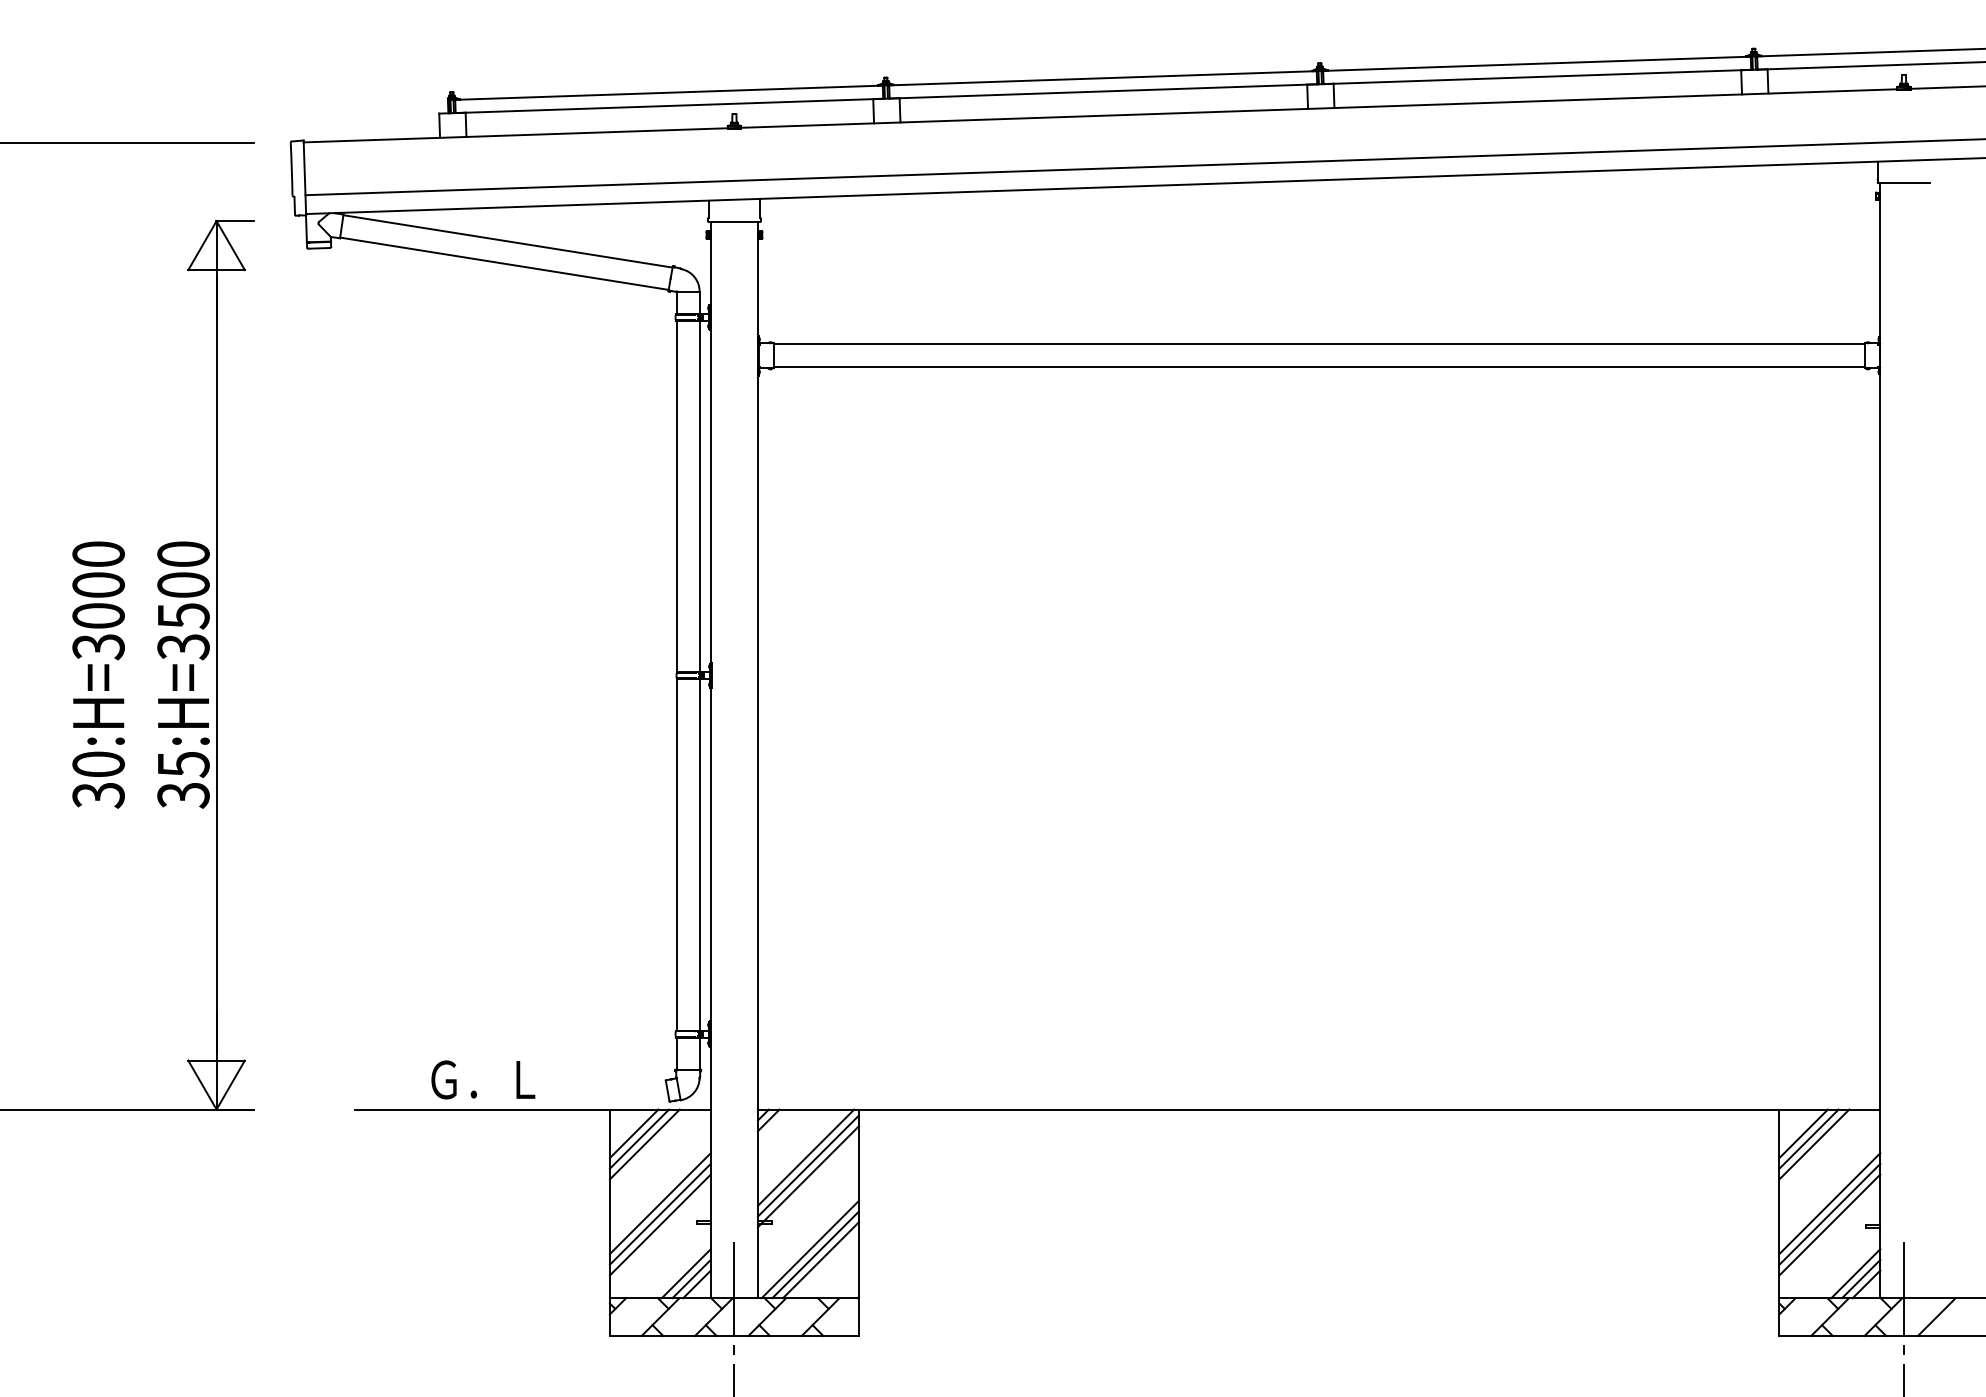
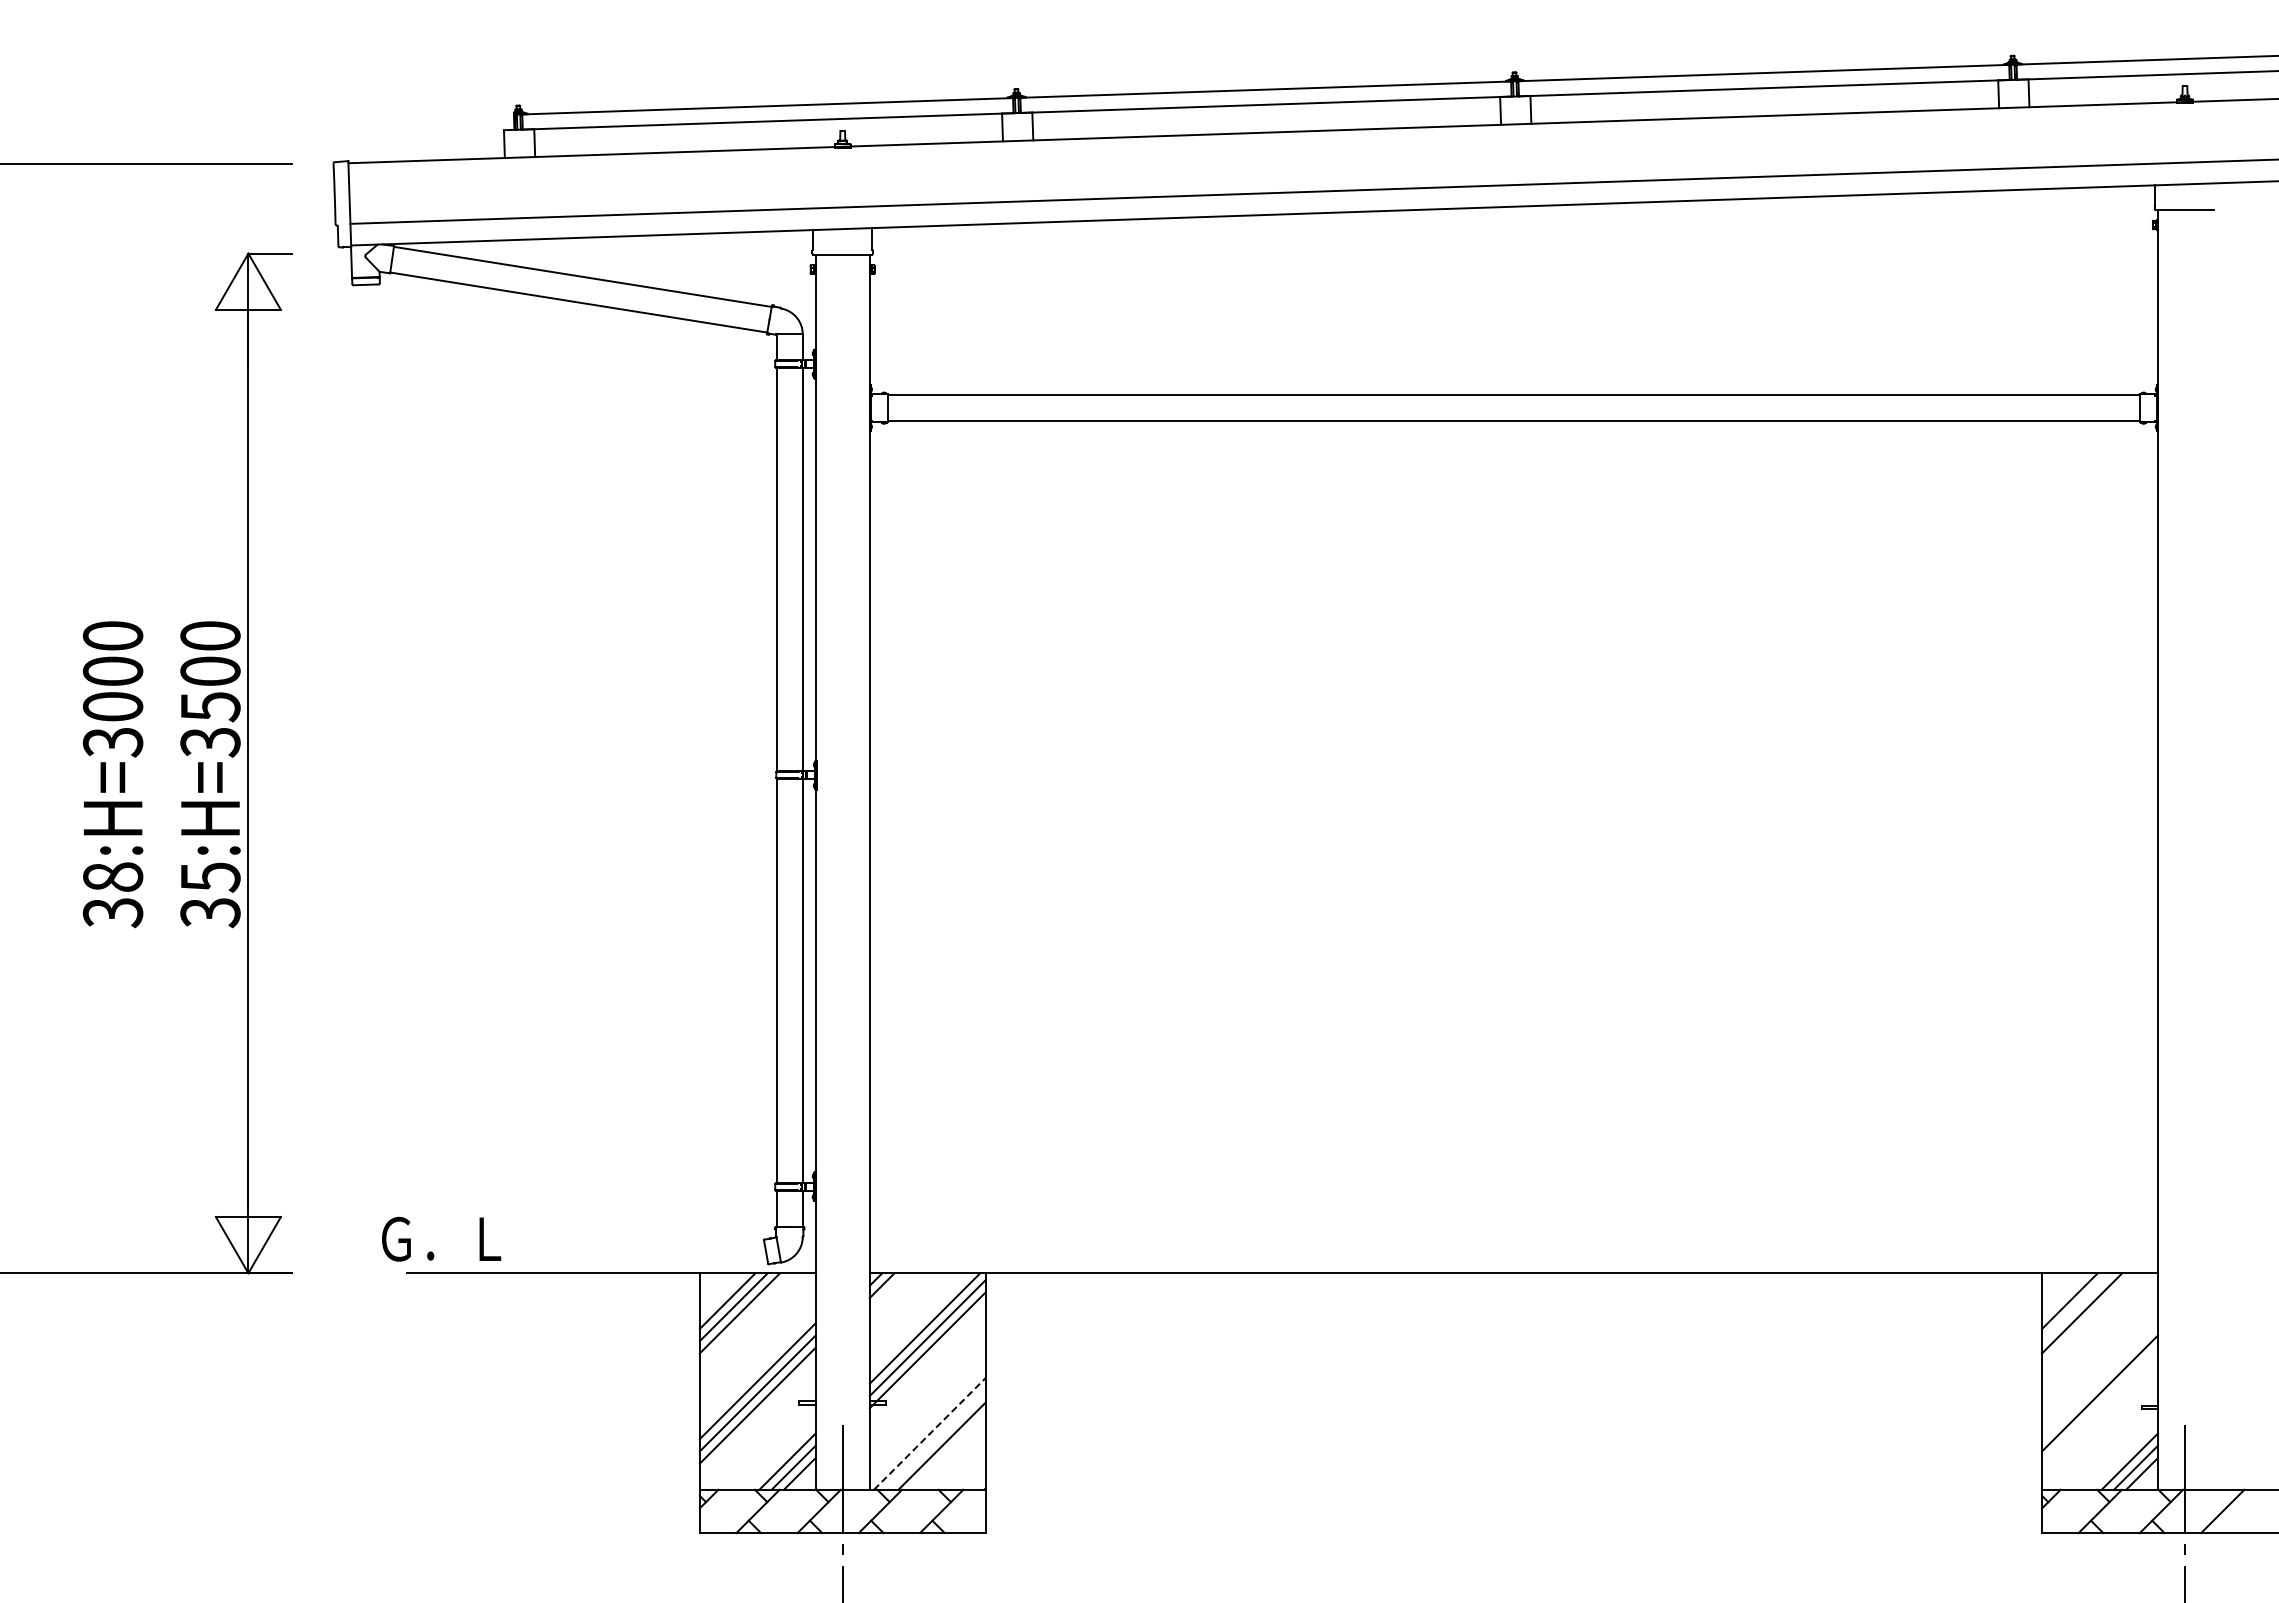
text: (98, 763) -> (112, 876), 30:H=3000 -> 38:H=3000
text: (483, 1079) -> (441, 1238), moved
line: (1809, 1139) -> (2076, 1307), removed
line: (1829, 1203) -> (2099, 1381), removed
line: (1829, 1224) -> (2099, 1405), removed
line: (810, 1249) -> (929, 1433), solid -> dashed
line: (815, 1254) -> (935, 1439), removed

